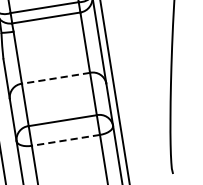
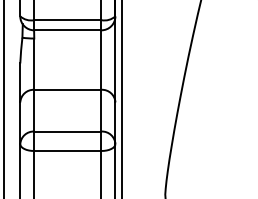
line: (55, 78) -> (67, 89), dashed -> solid
line: (65, 139) -> (67, 150), dashed -> solid

